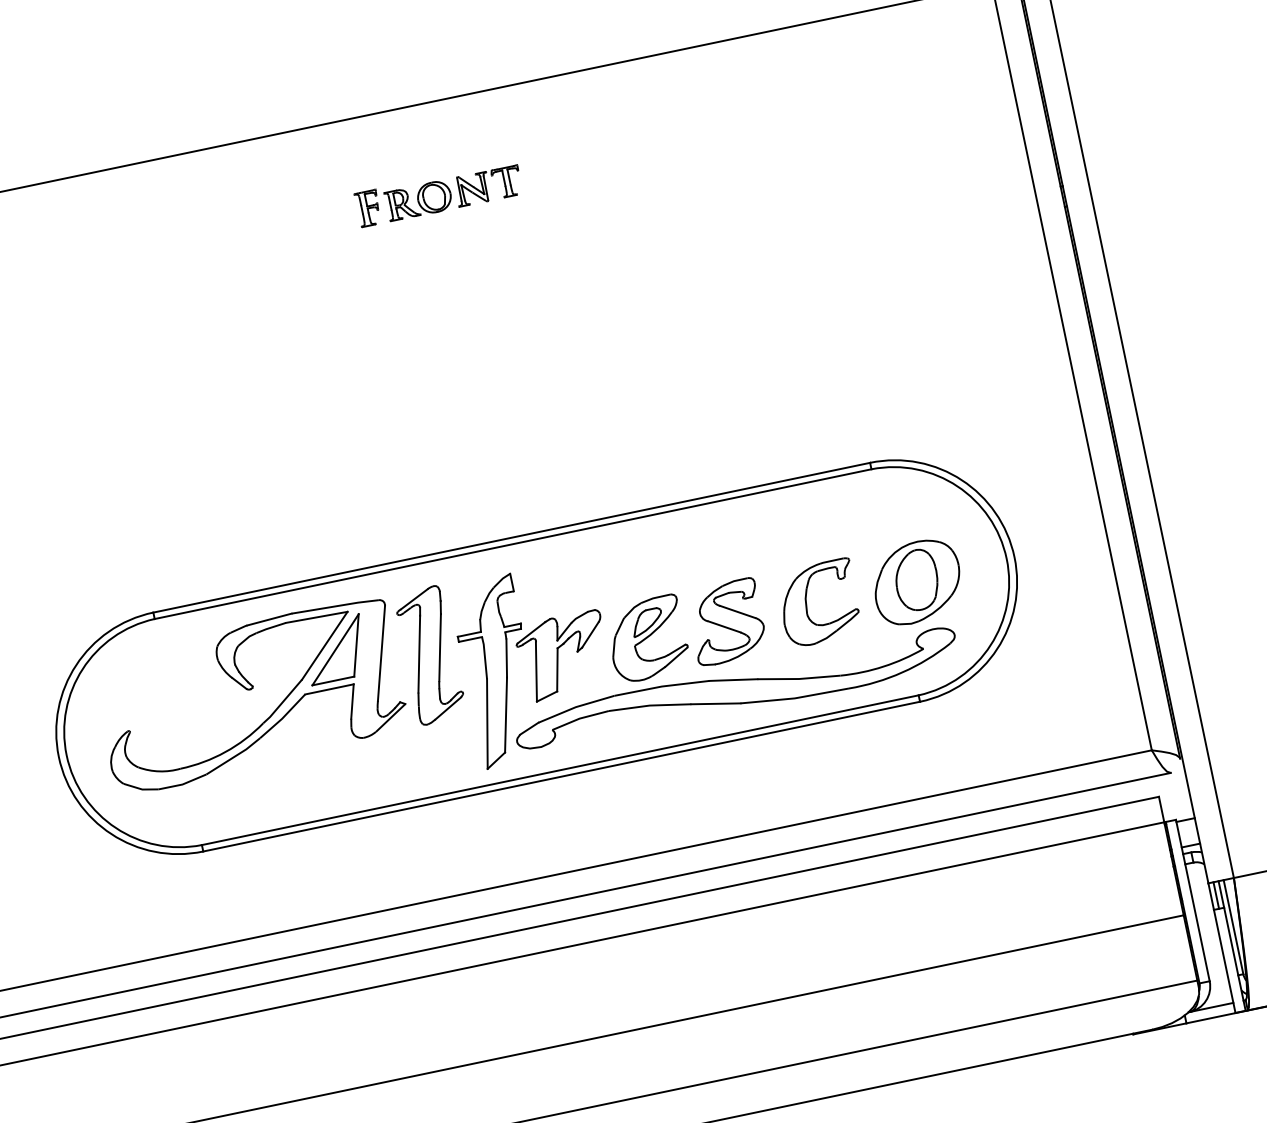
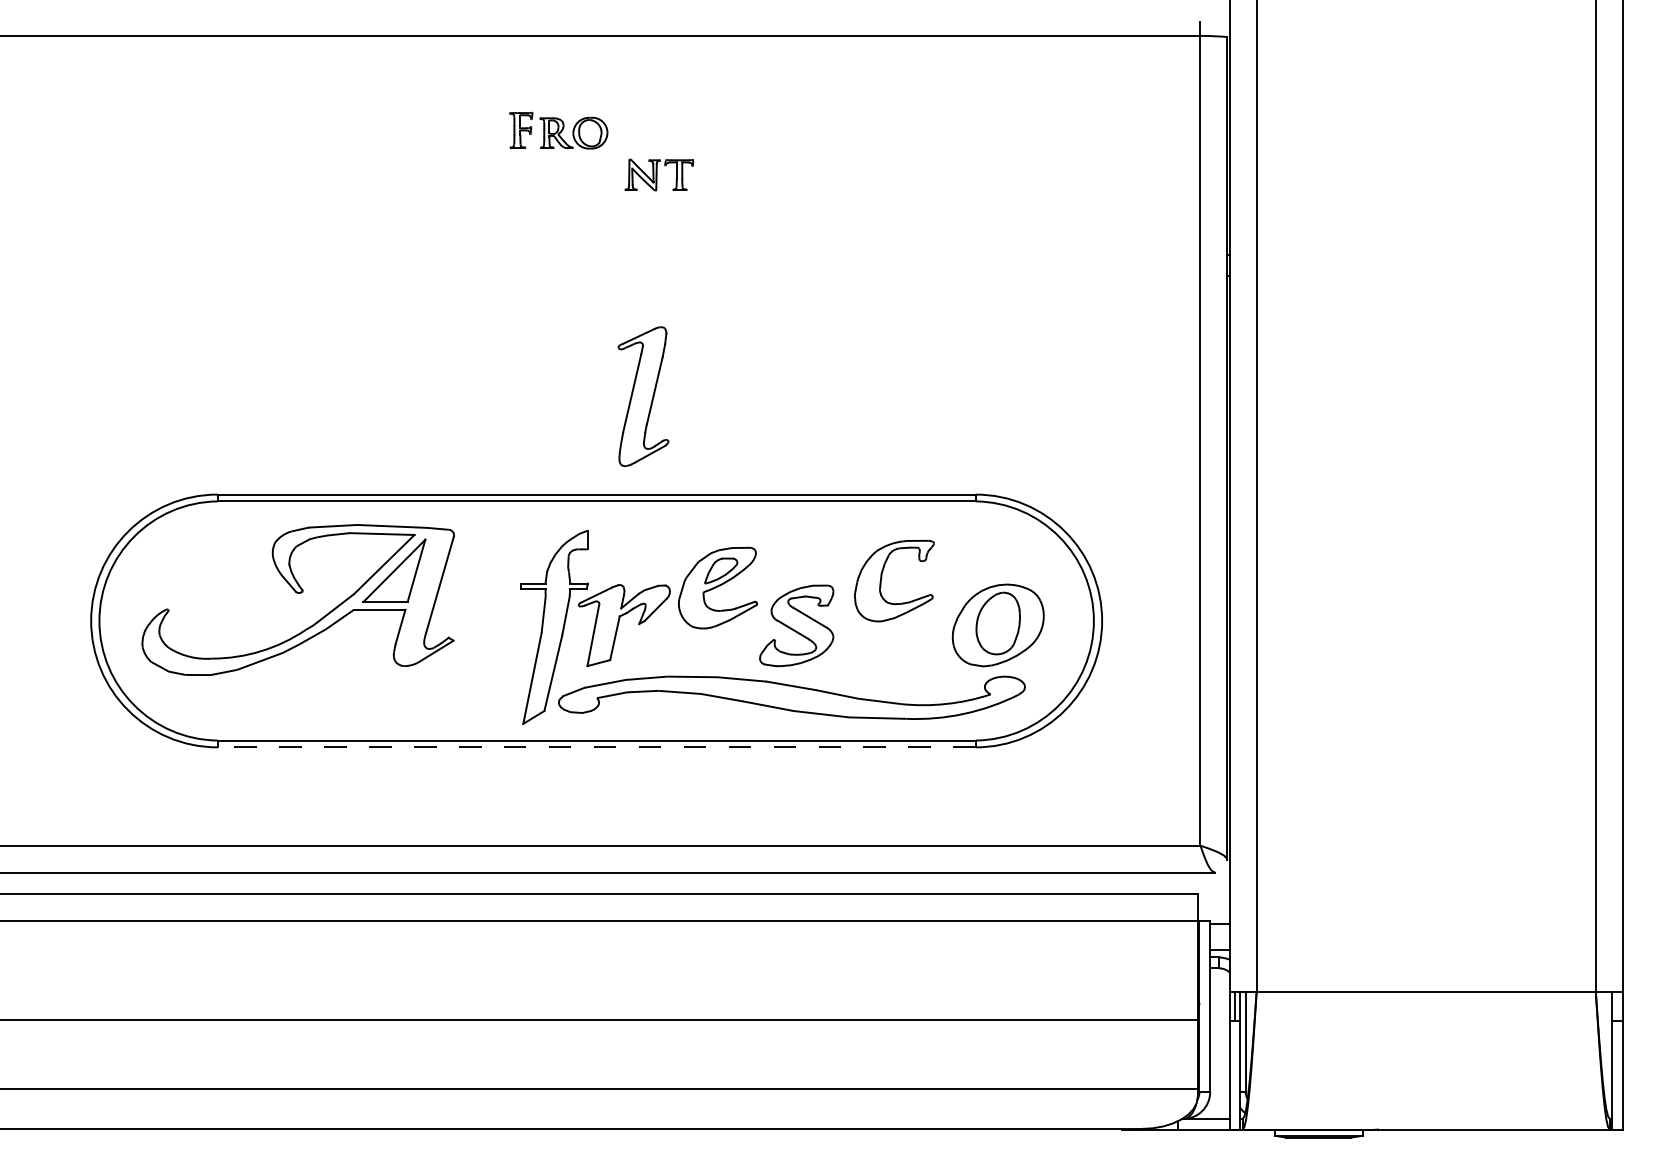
part: (488, 185) -> (659, 174), moved
part: (807, 602) -> (882, 577), moved
part: (647, 638) -> (717, 587), moved
part: (430, 655) -> (643, 396), moved
line: (561, 776) -> (596, 747), solid -> dashed

